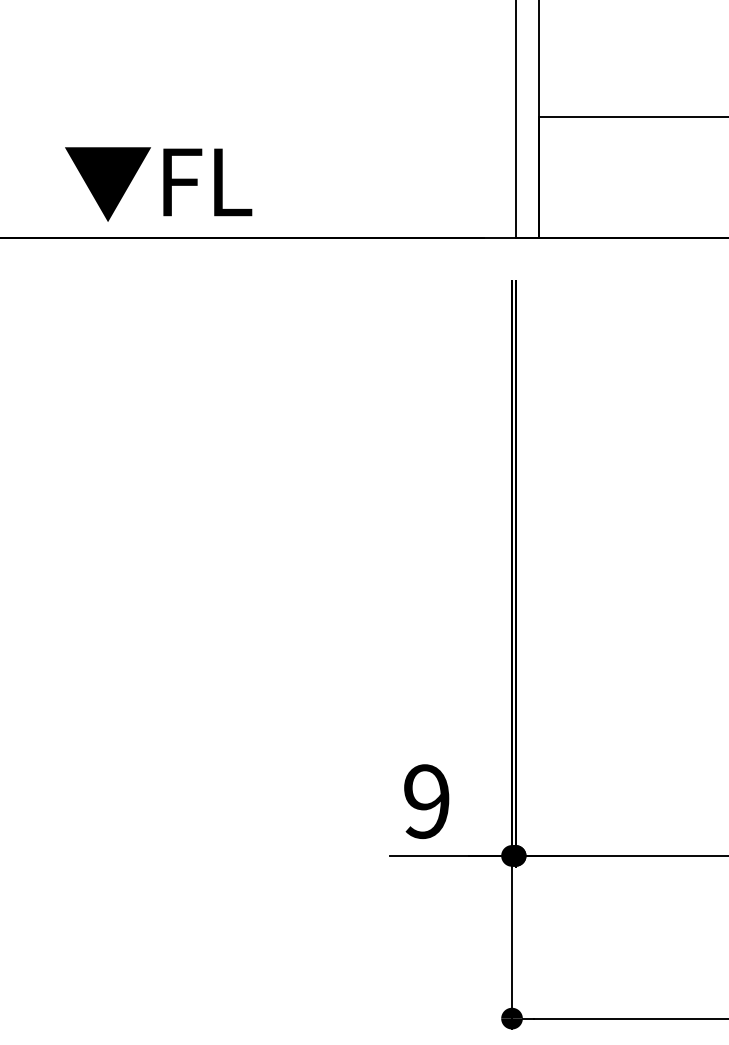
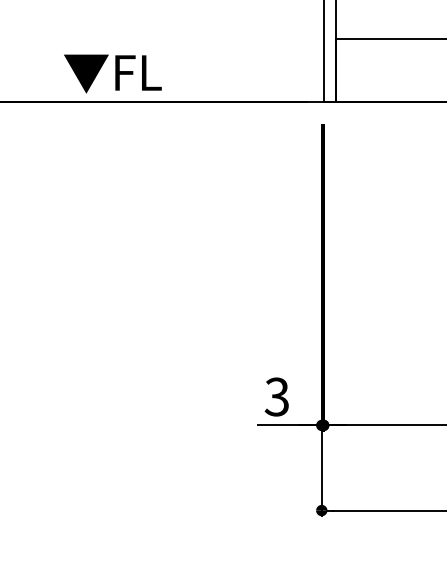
text: (157, 183) -> (112, 73), moved
text: (425, 800) -> (276, 396), 9 -> 3

